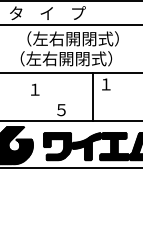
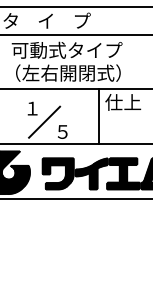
text: (67, 38) -> (69, 49), （左右開閉式） -> 可動式タイプ
text: (113, 84) -> (122, 102), １ -> 仕上
line: (45, 101) -> (44, 122), added

